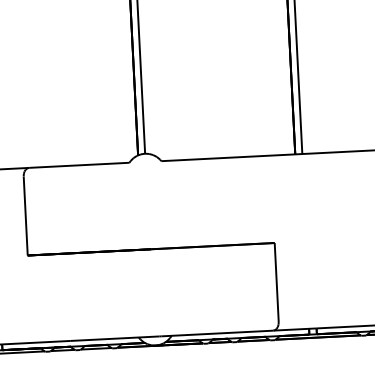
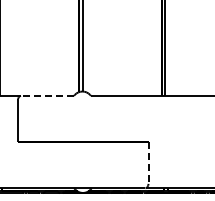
line: (79, 164) -> (47, 95), solid -> dashed
line: (276, 283) -> (148, 163), solid -> dashed

